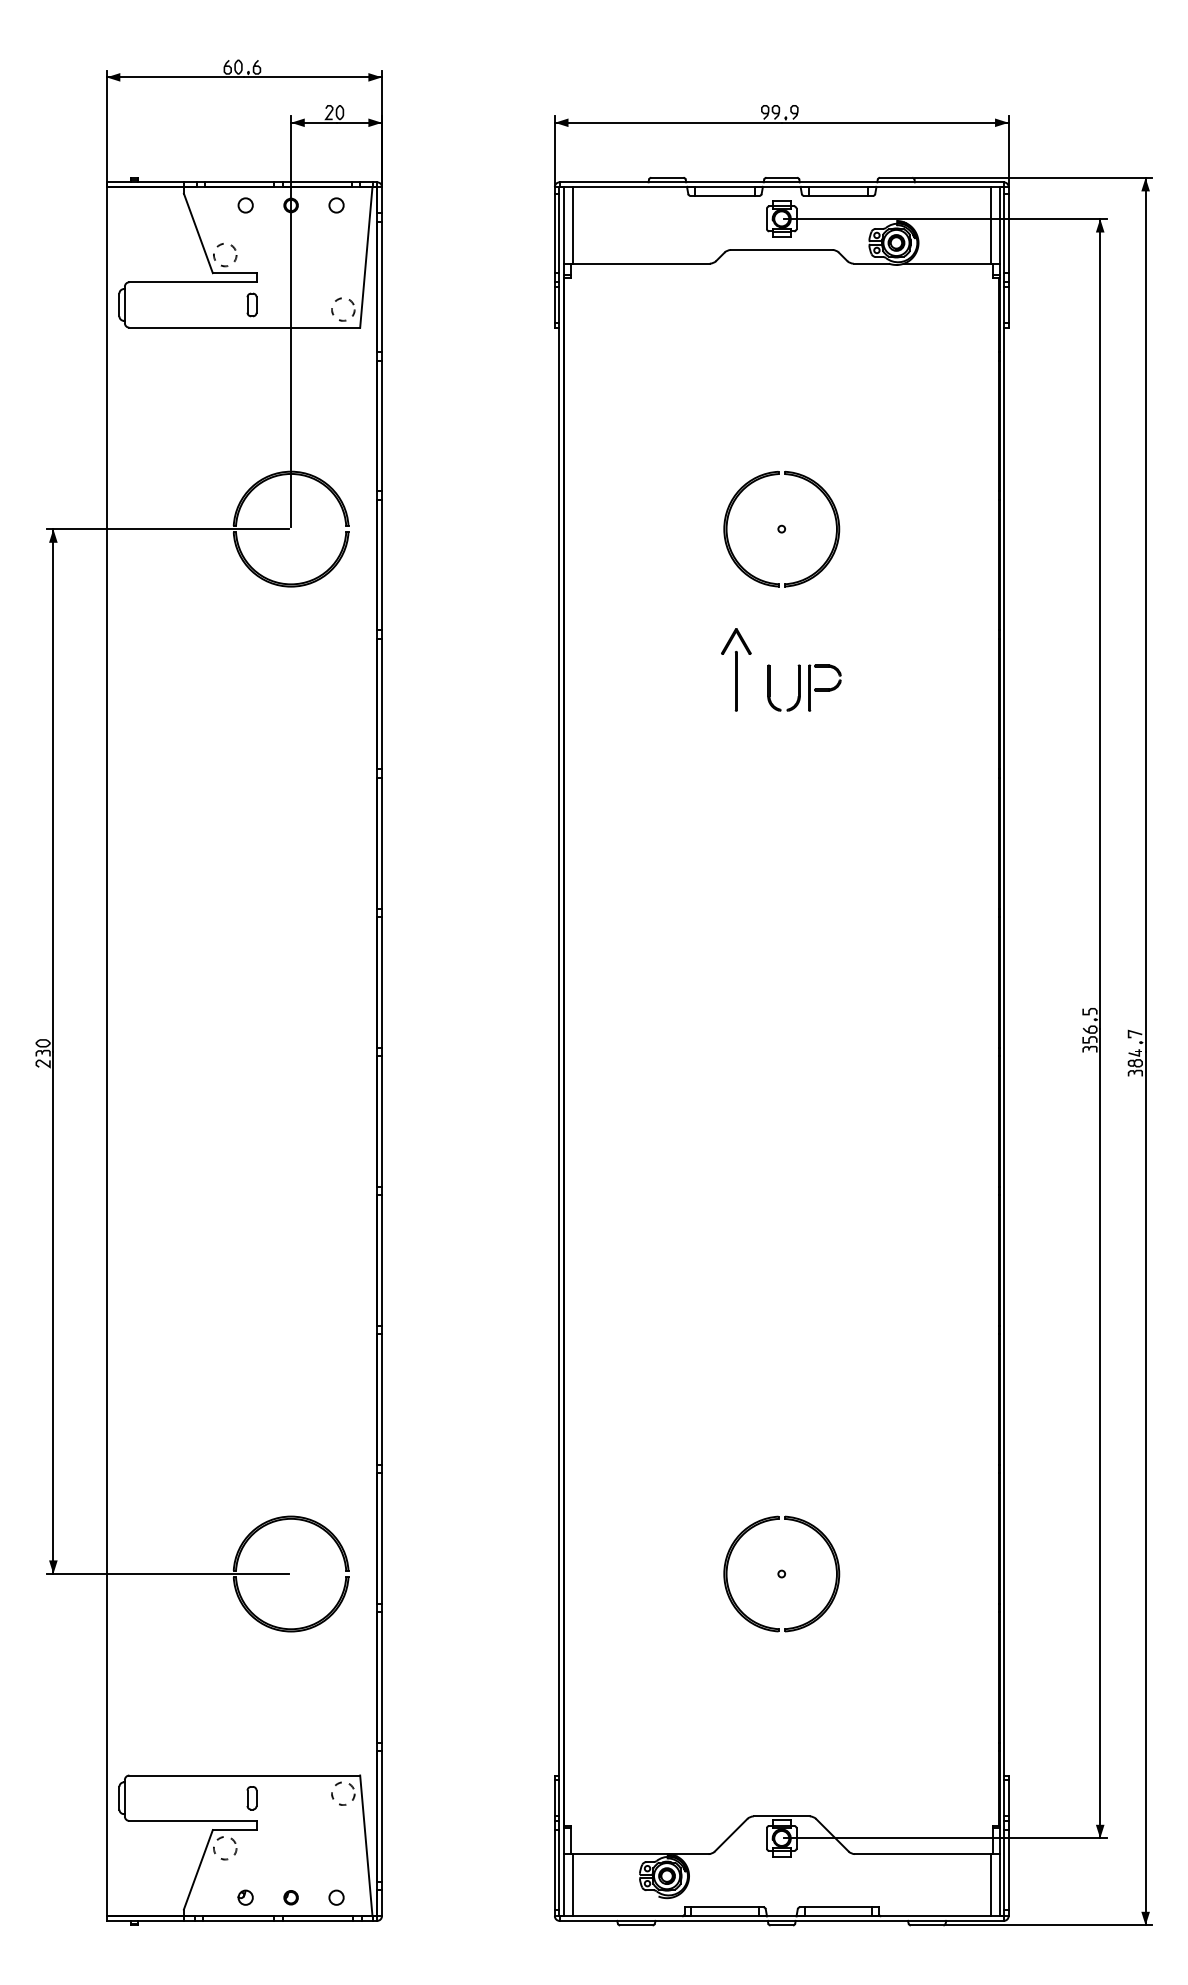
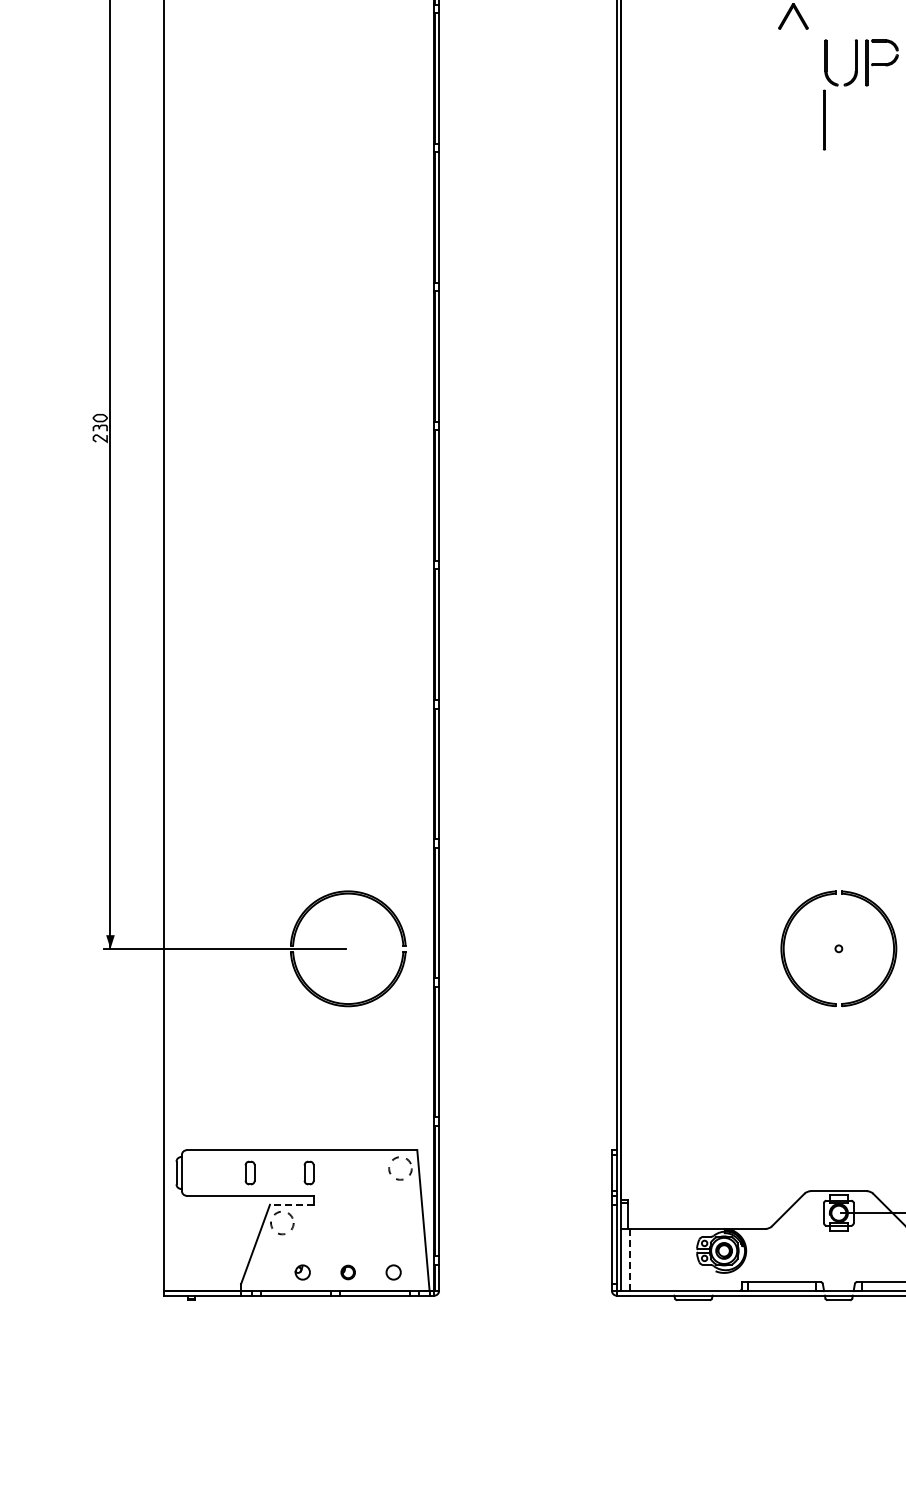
line: (735, 681) -> (823, 120), moved
part: (192, 1798) -> (249, 1173), added
line: (234, 1830) -> (291, 1205), solid -> dashed
line: (573, 1884) -> (630, 1259), solid -> dashed

